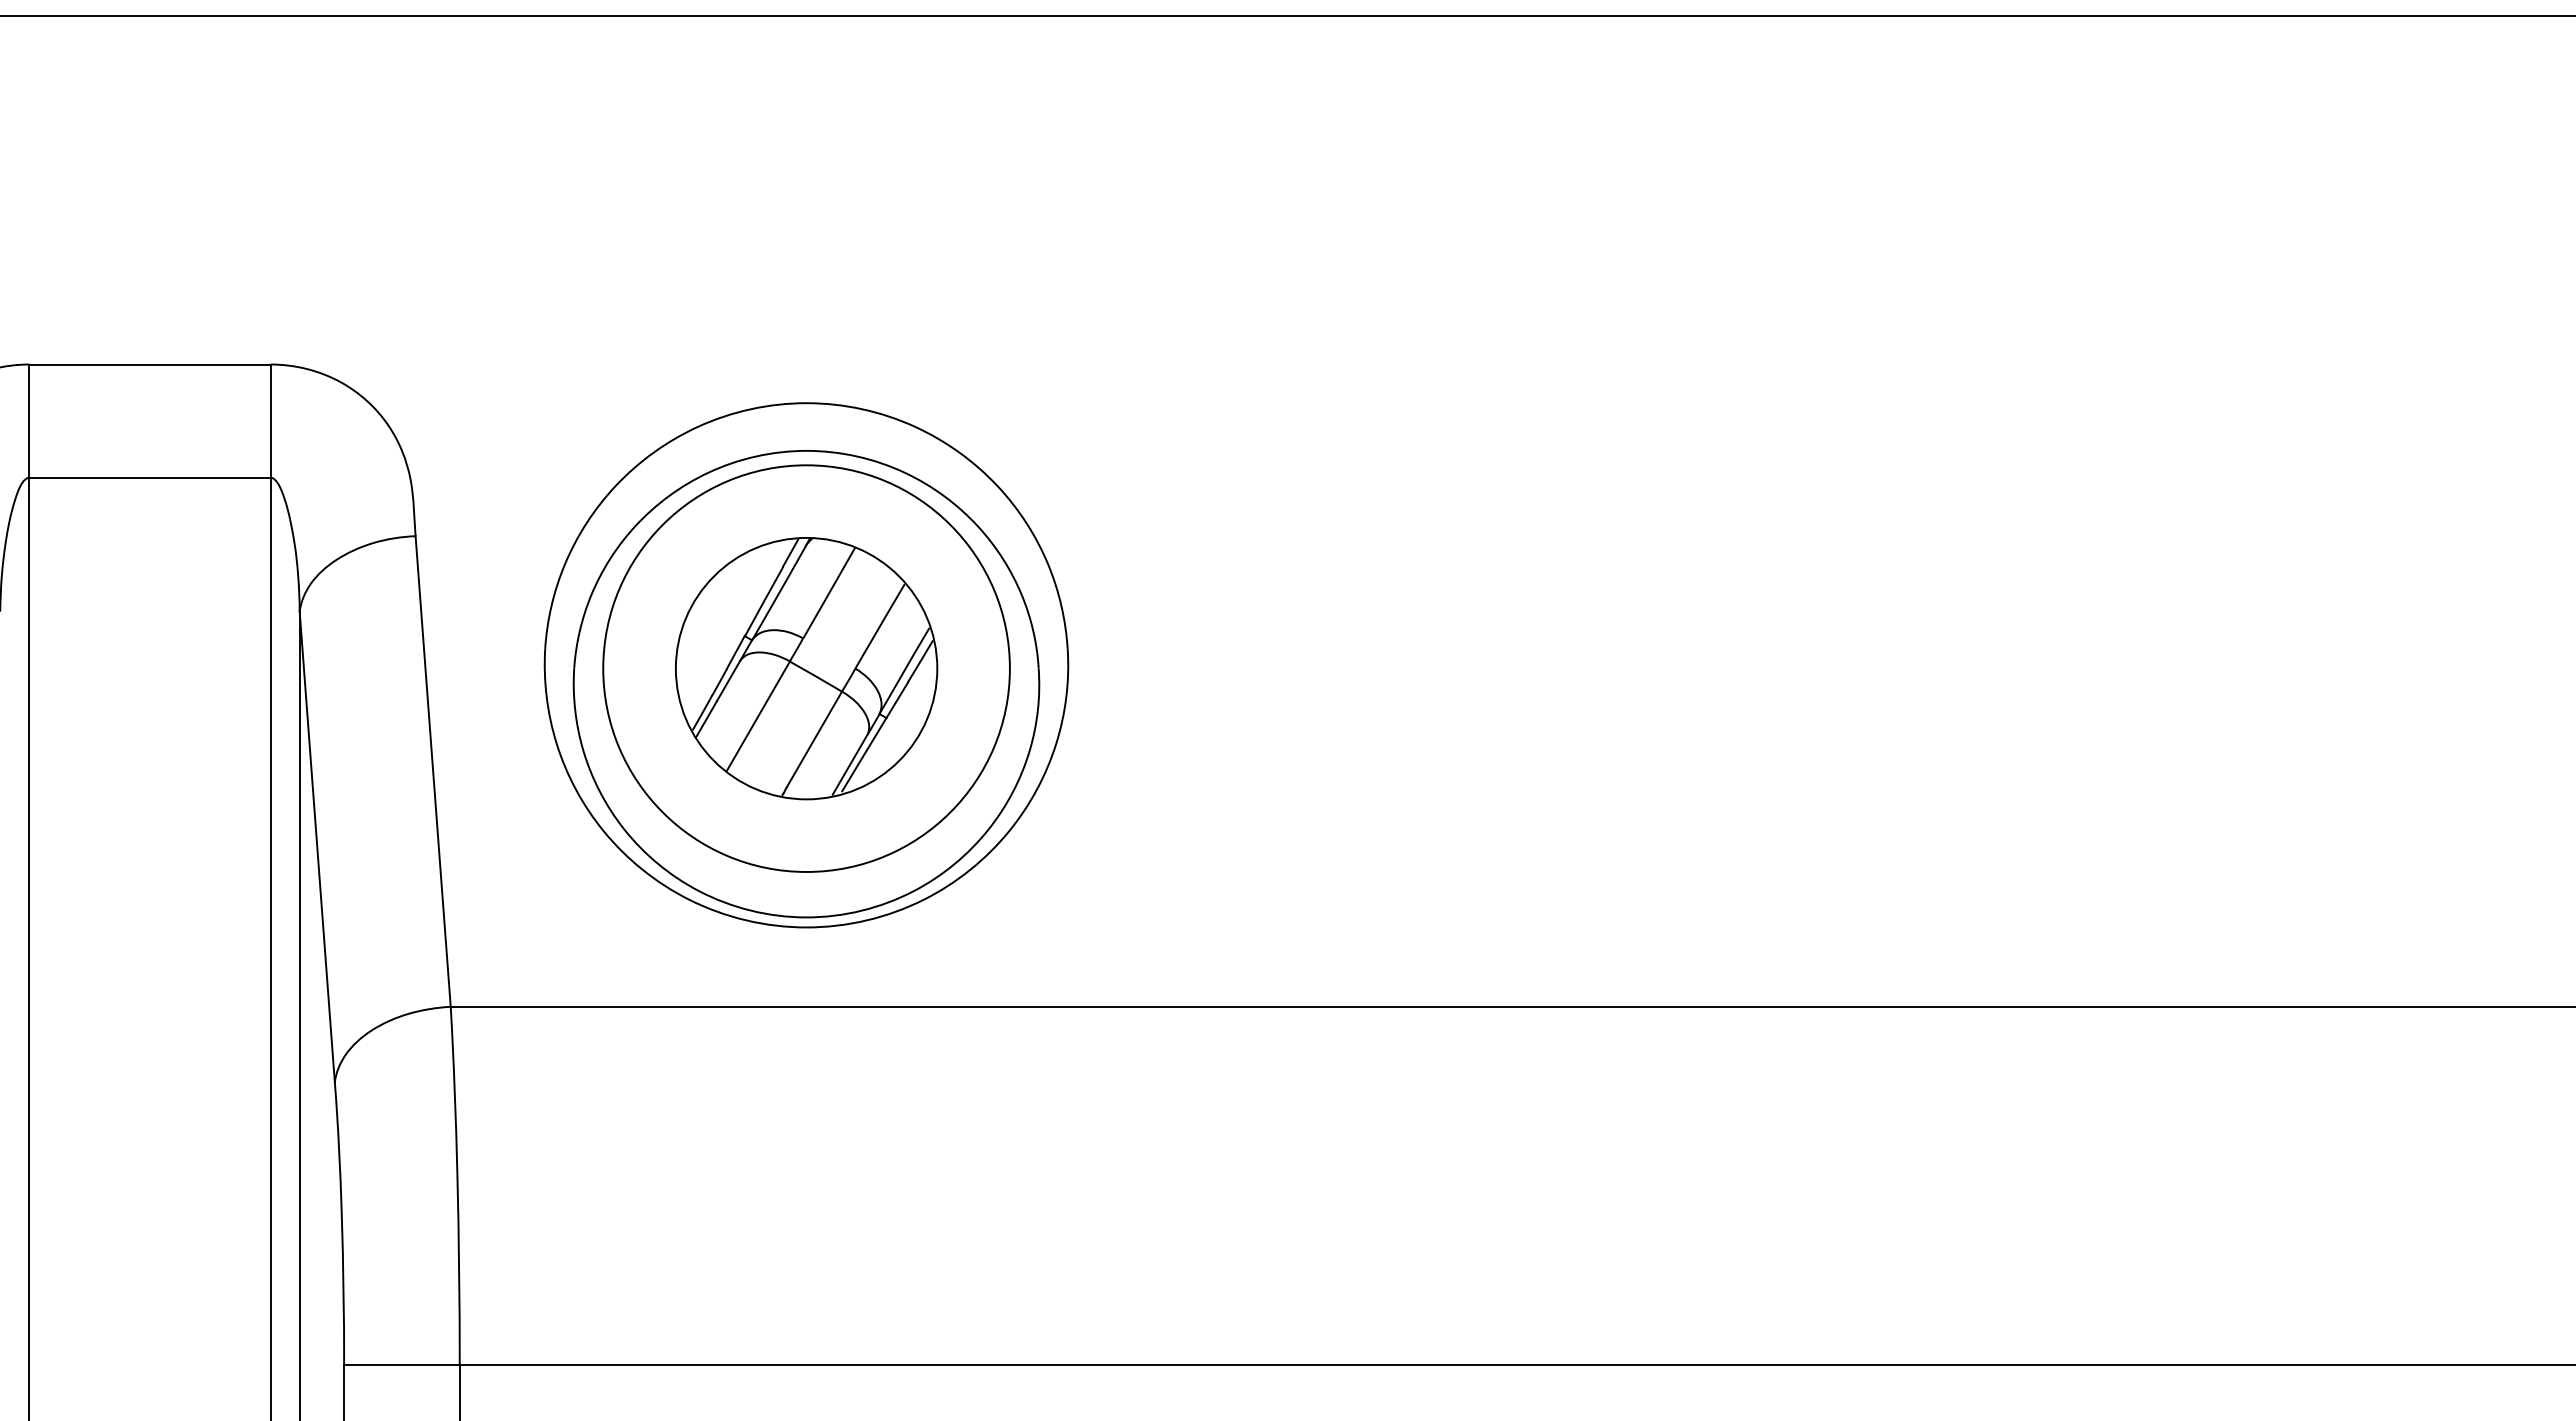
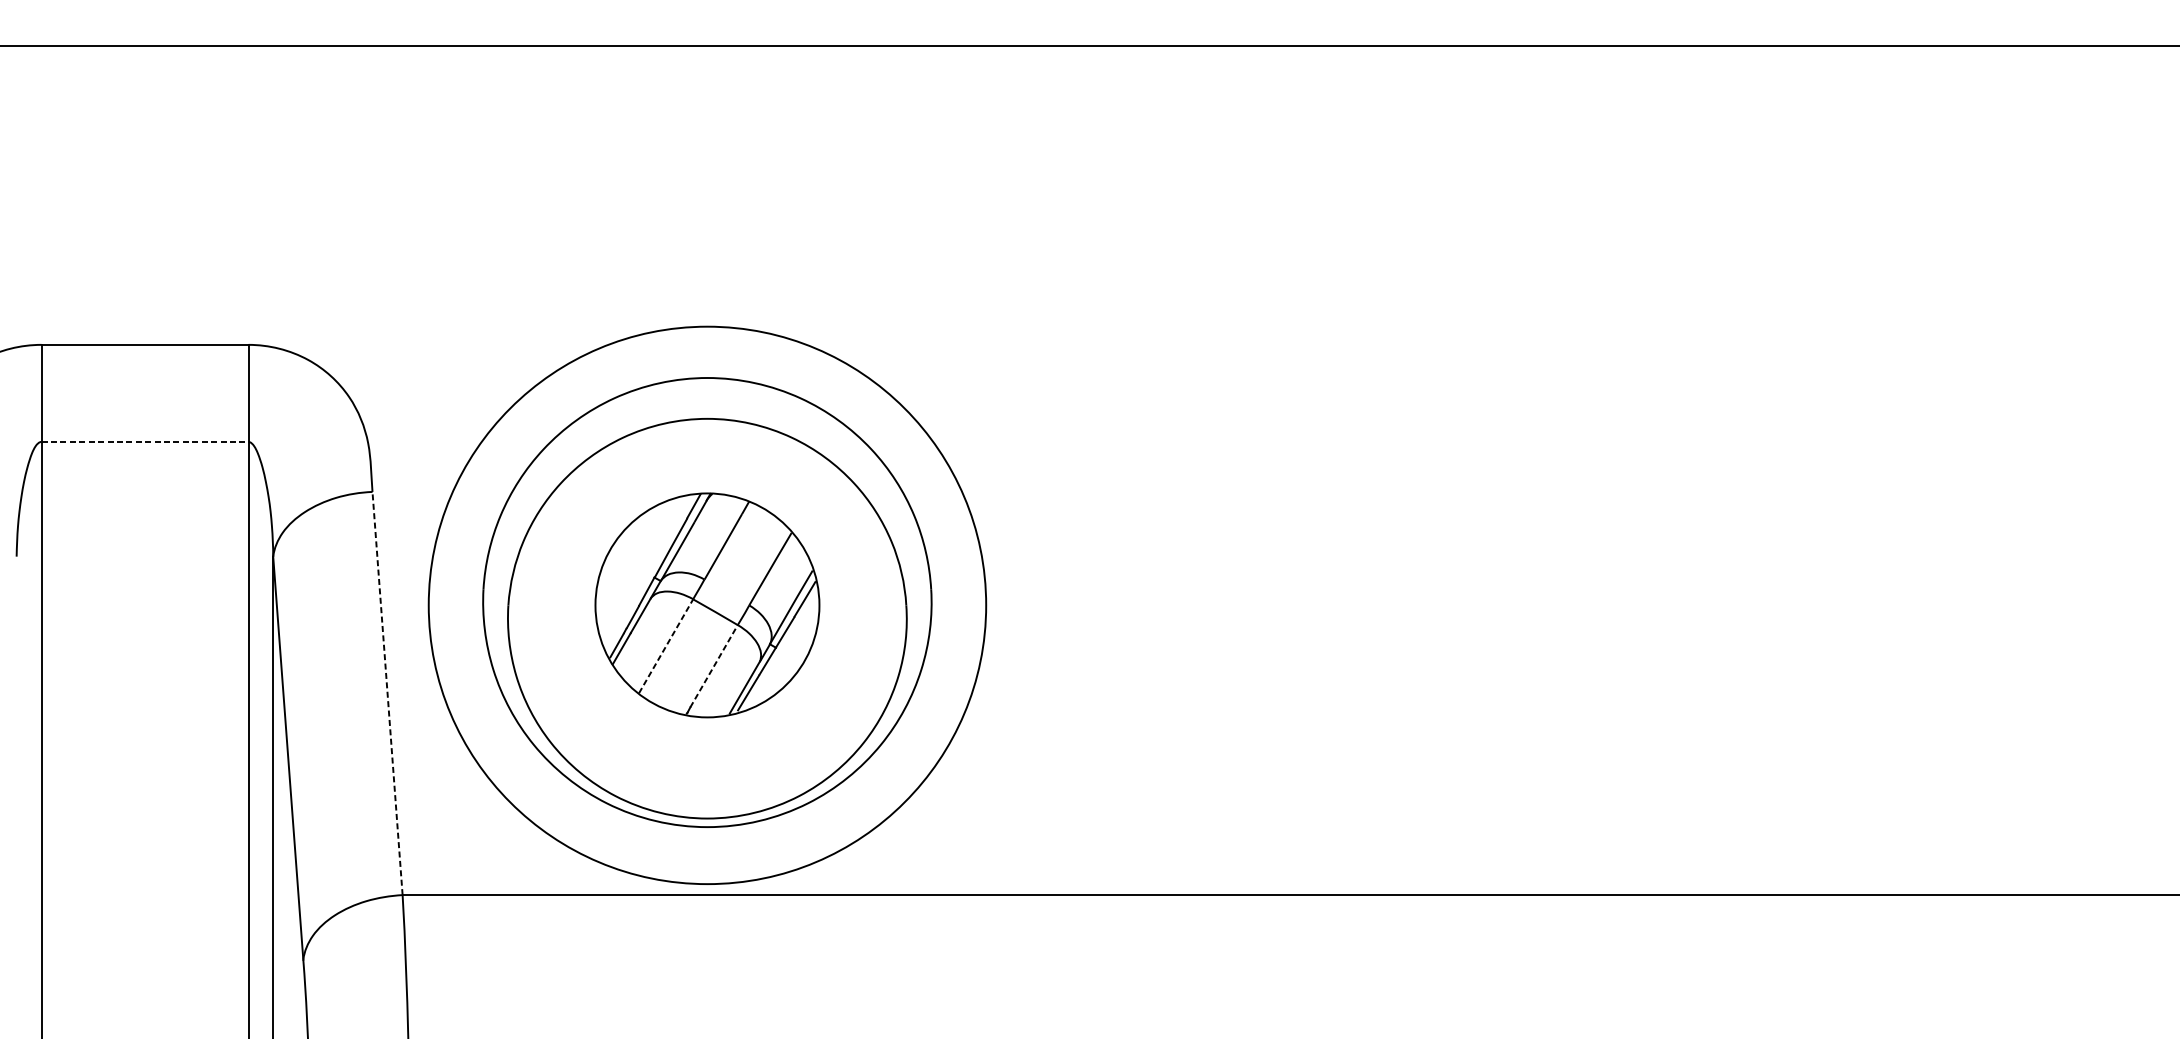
line: (150, 477) -> (145, 441), solid -> dashed
circle: (806, 668) -> (707, 605), size x1.6
line: (758, 715) -> (666, 645), solid -> dashed
line: (814, 739) -> (714, 666), solid -> dashed
line: (433, 771) -> (387, 693), solid -> dashed

